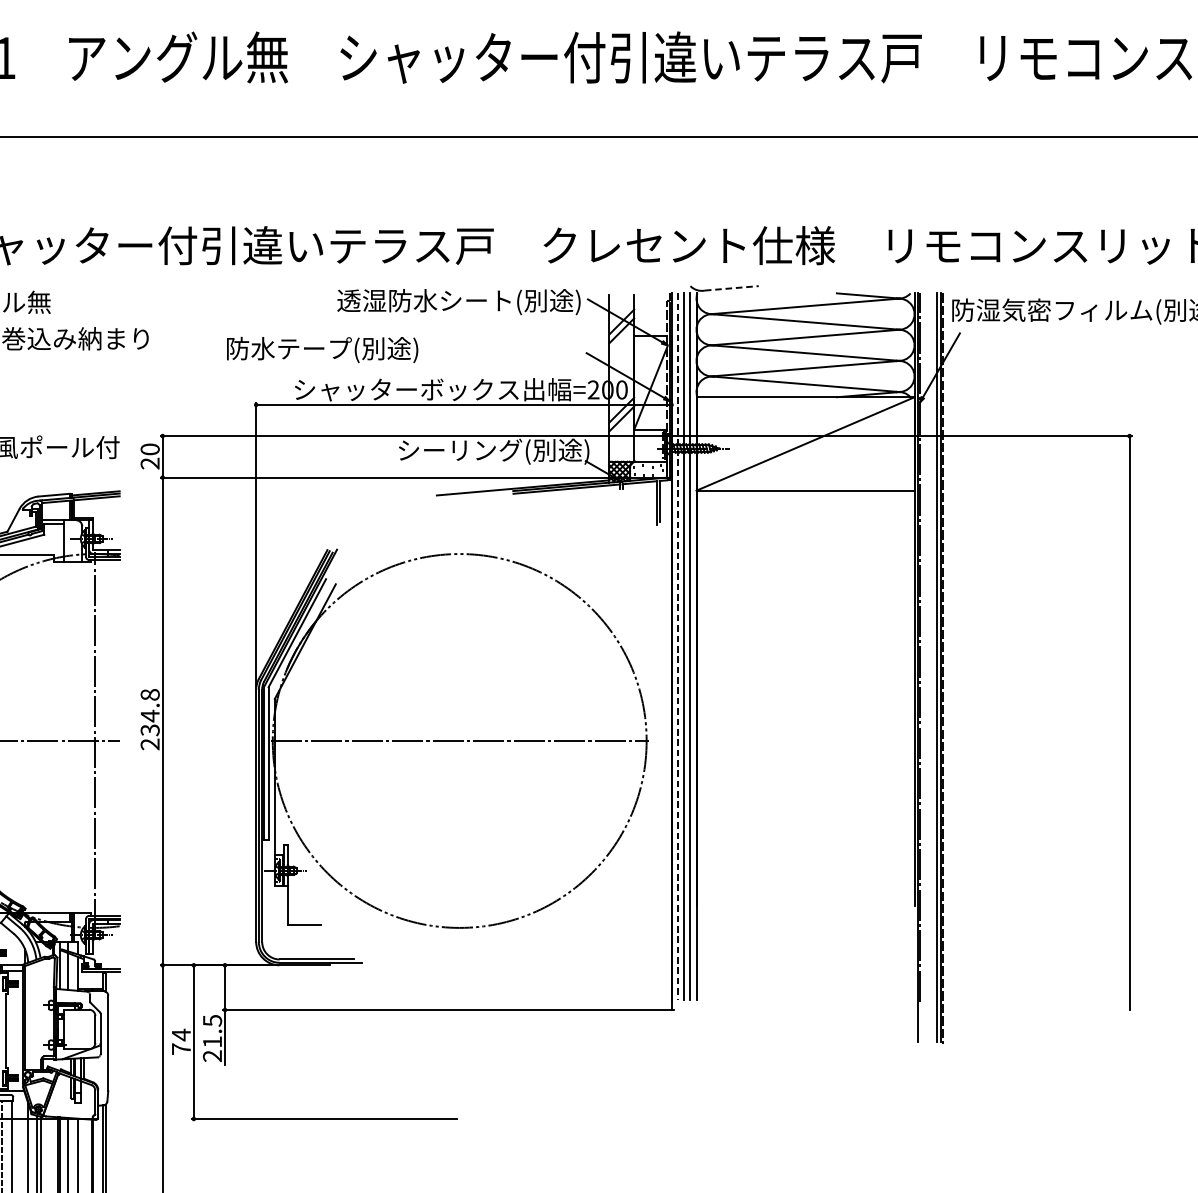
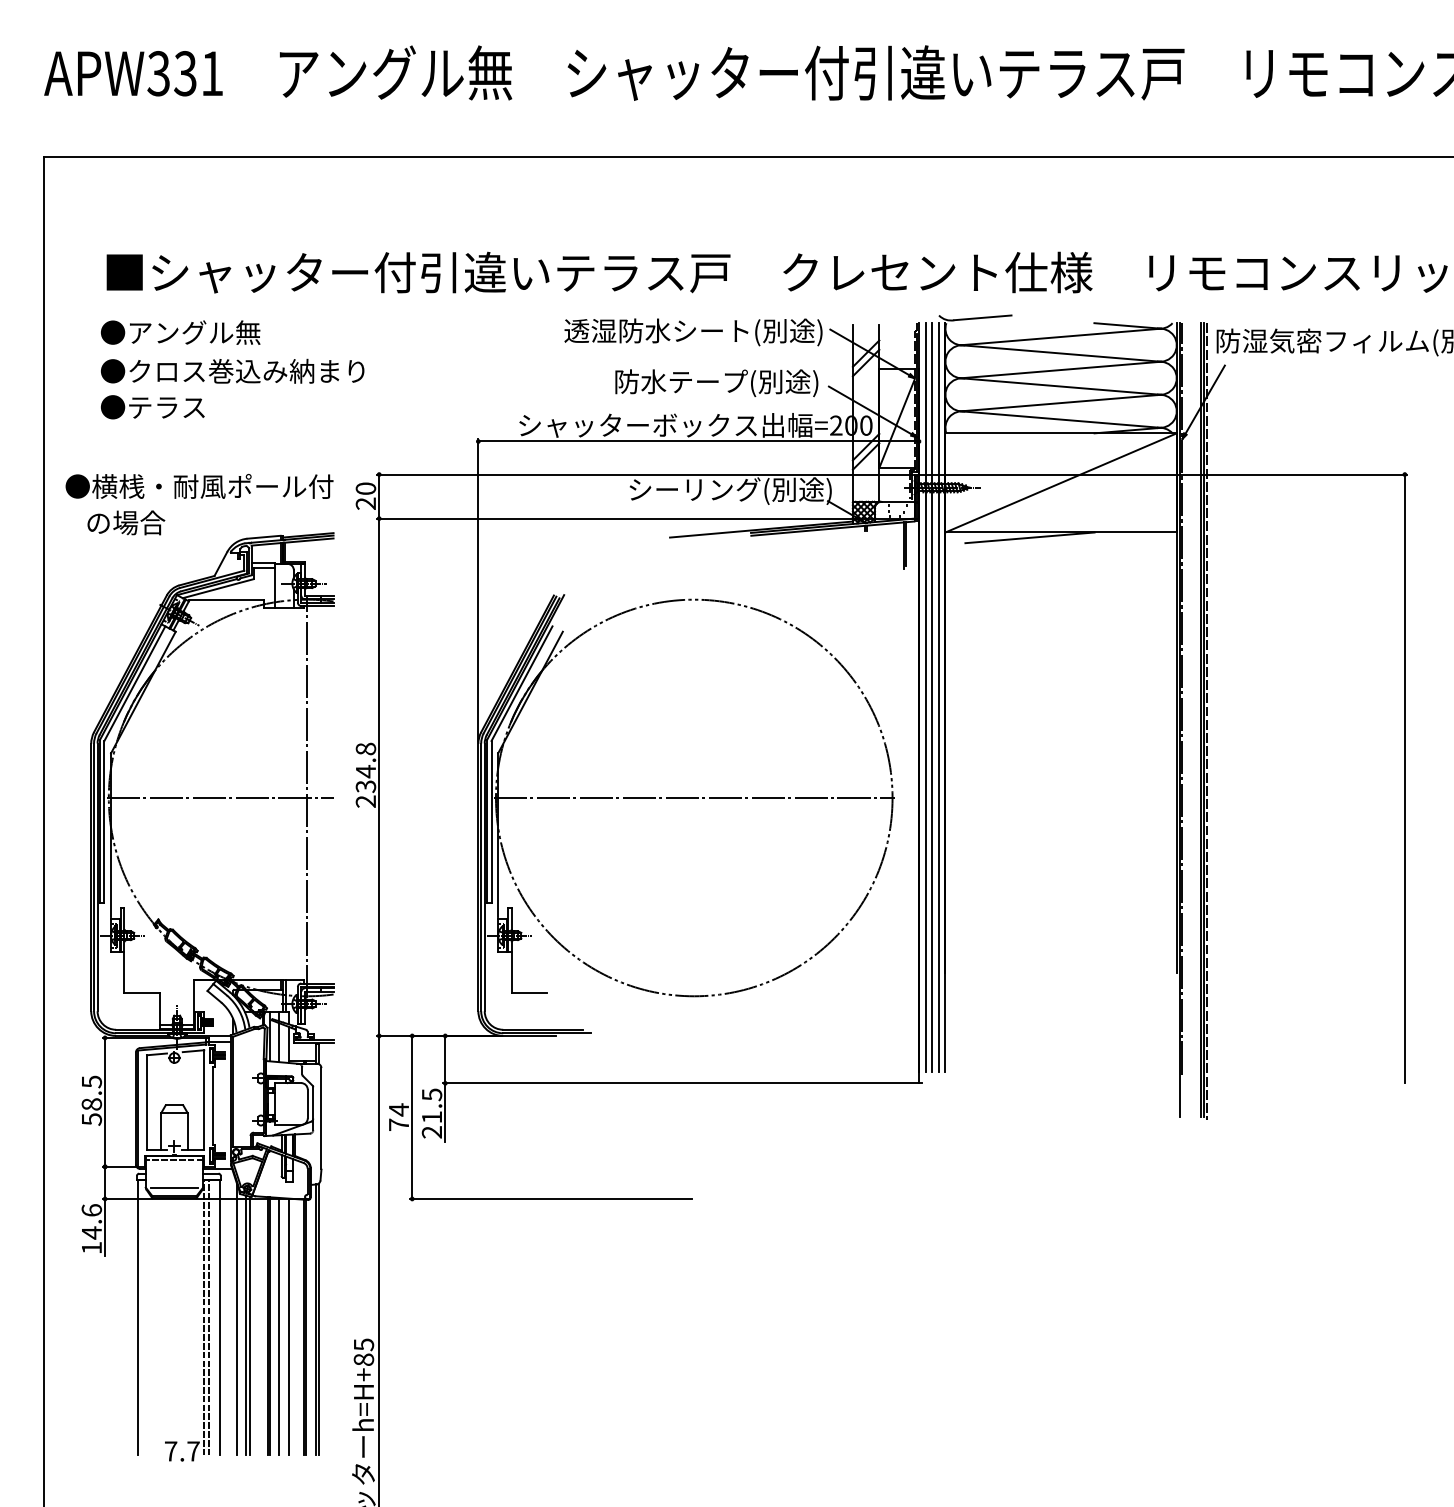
line: (731, 288) -> (982, 317), dashed -> solid
text: (322, 350) -> (716, 383), moved
line: (775, 495) -> (1029, 537), added
line: (677, 646) -> (925, 697), dashed -> solid

